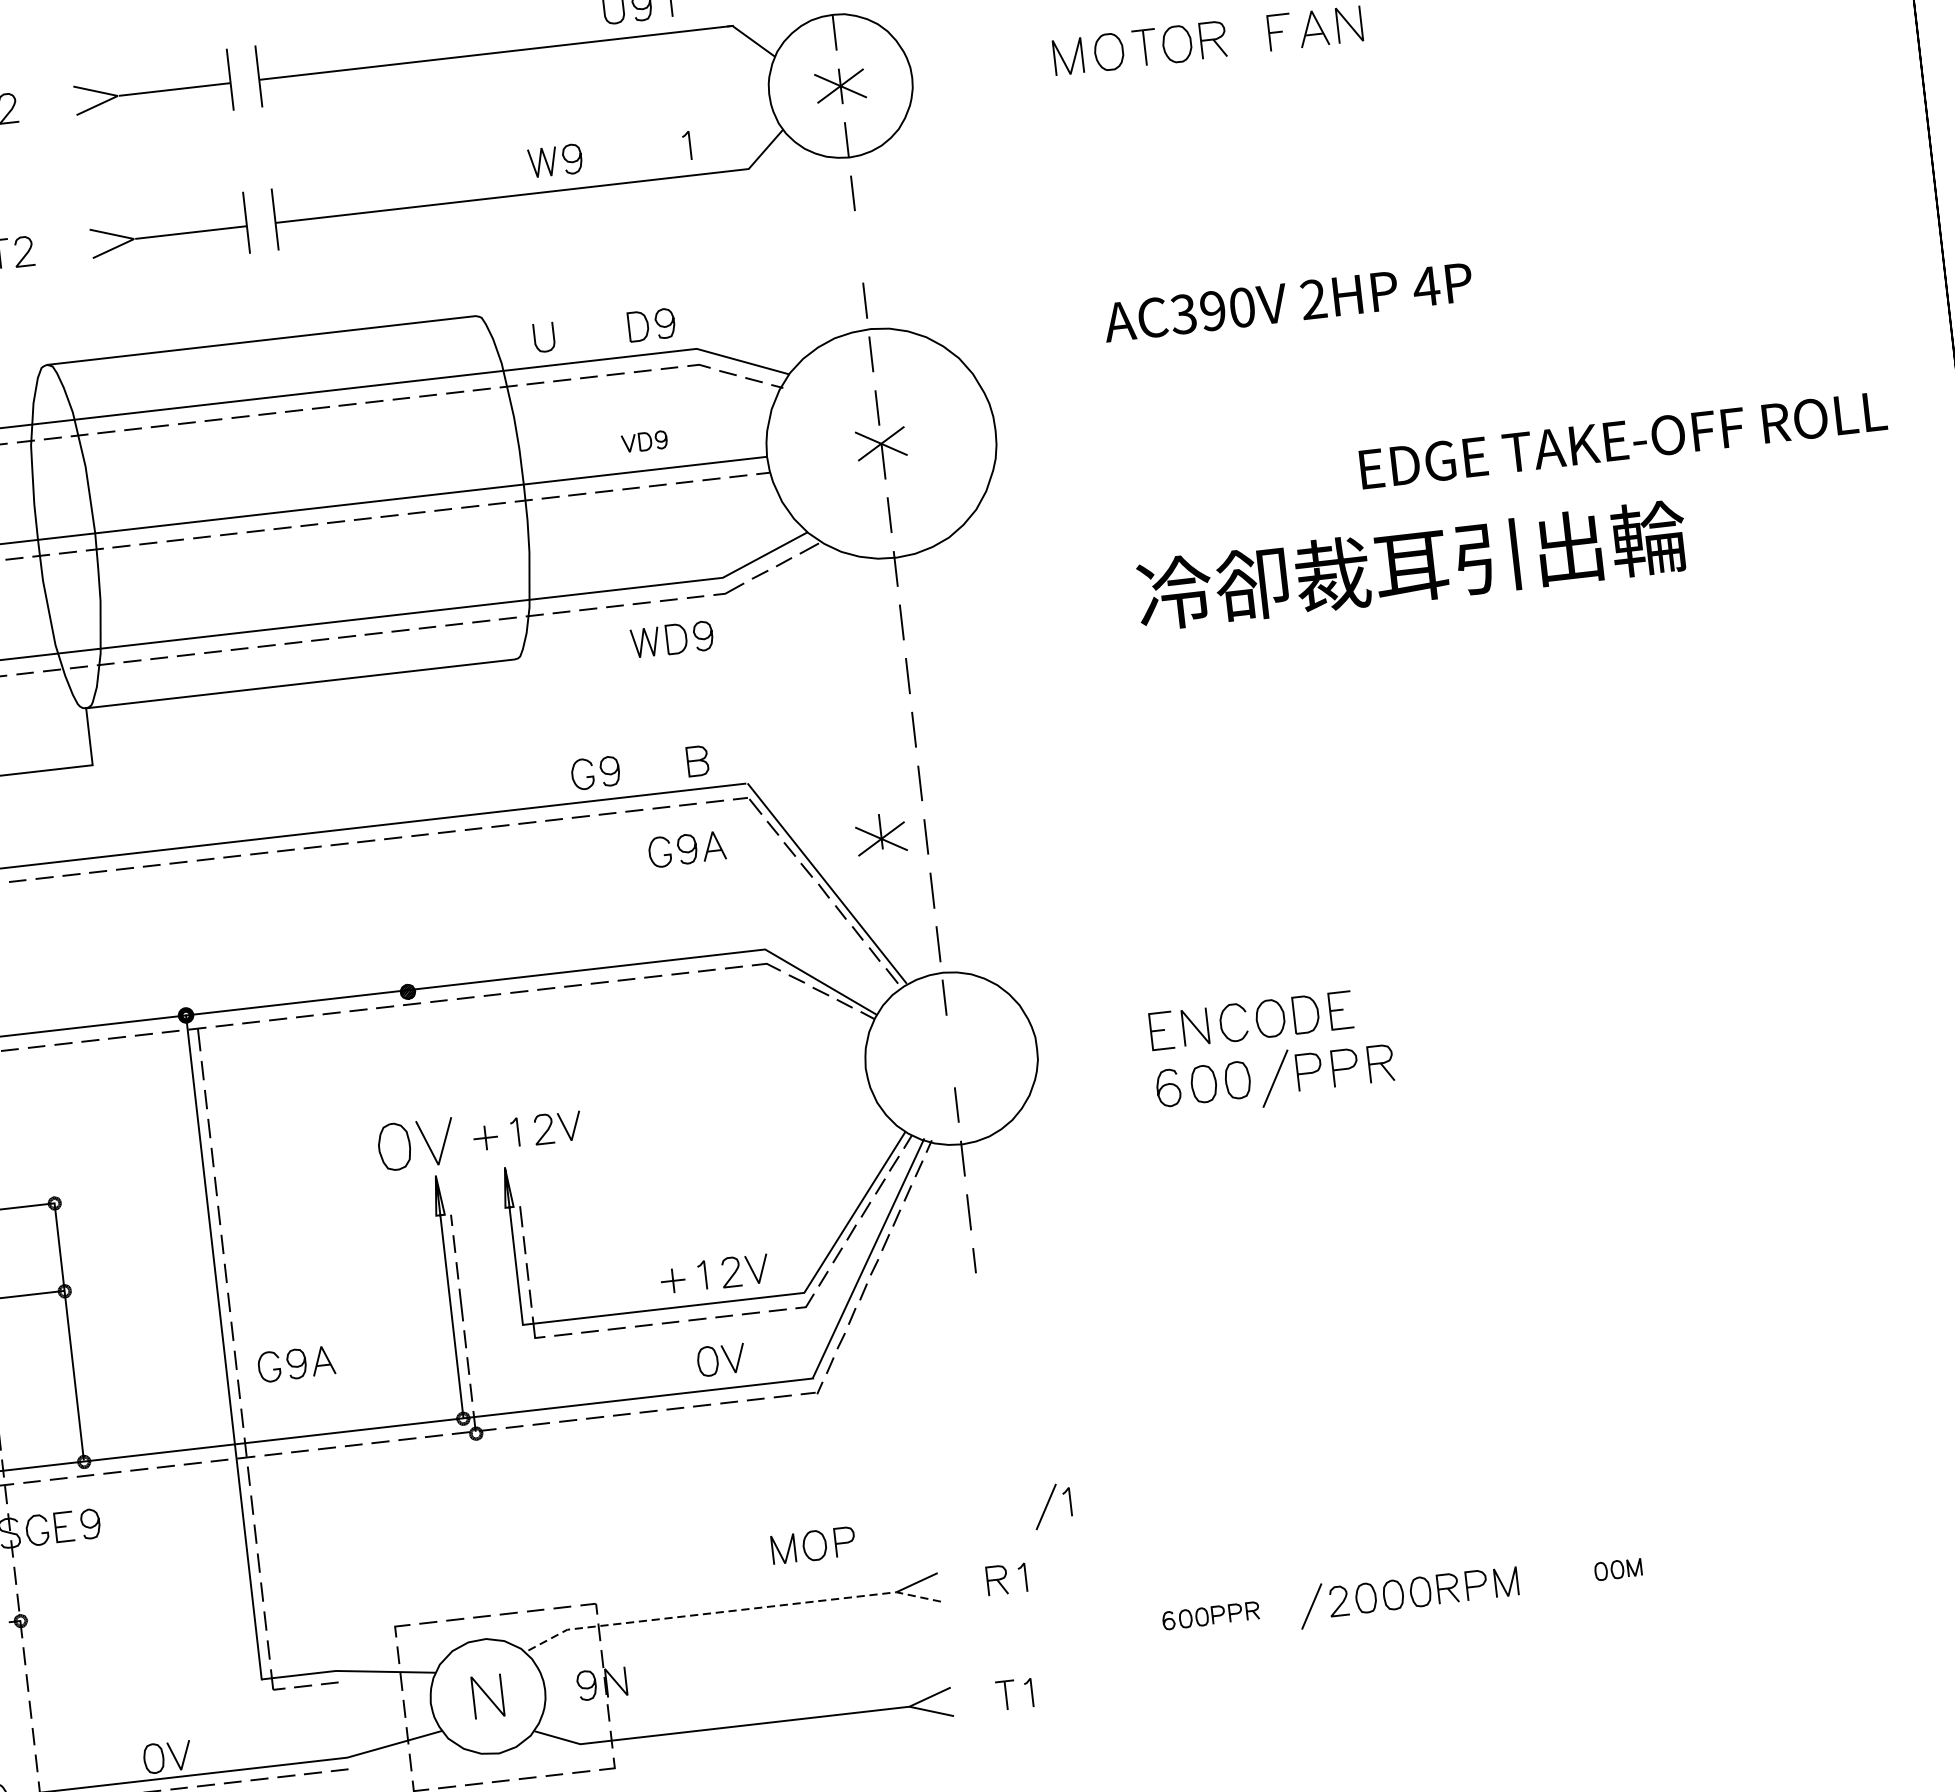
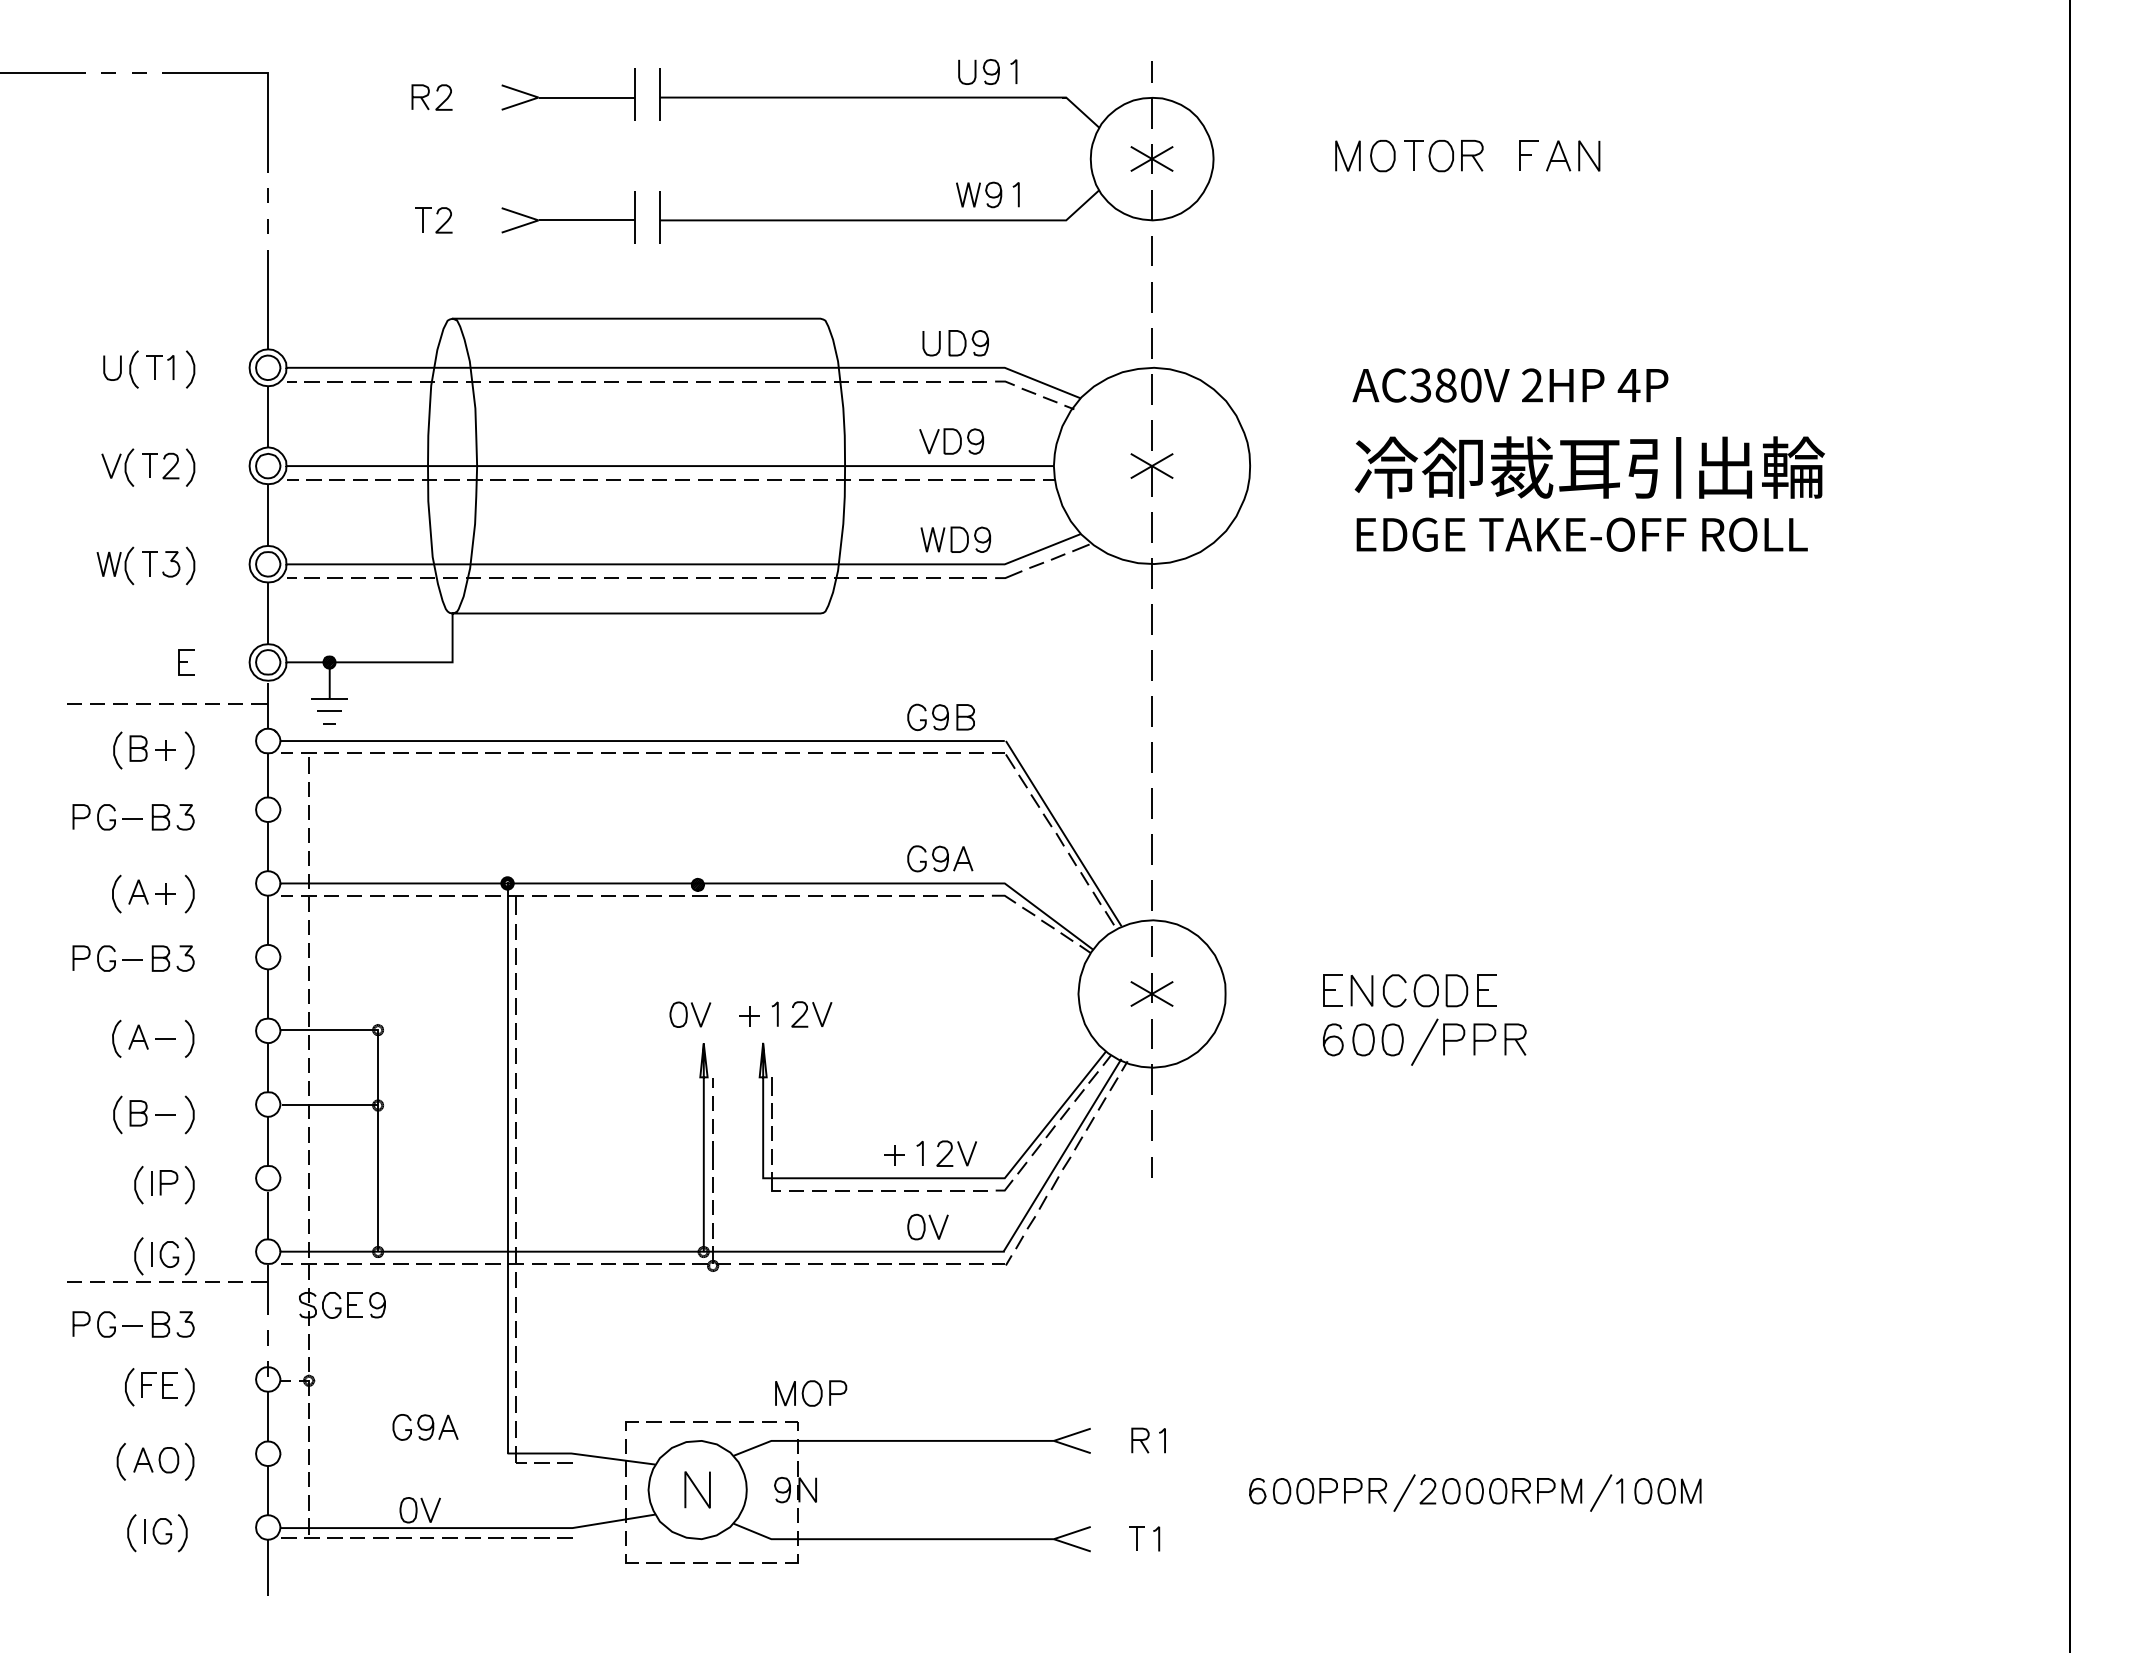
part: (555, 160) -> (979, 194), moved
line: (858, 247) -> (1151, 297), added
text: (1212, 310) -> (1445, 385), AC390V -> AC380V
curve: (535, 338) -> (924, 343), moved
text: (1622, 440) -> (1581, 534), moved
part: (644, 441) -> (951, 441), size x1.67
text: (1411, 565) -> (1589, 467), moved
part: (671, 639) -> (955, 539), moved
part: (594, 773) -> (927, 717), moved
part: (880, 833) -> (1151, 989), moved
part: (687, 848) -> (940, 858), moved
part: (416, 1143) -> (690, 1014), size x0.62
part: (296, 1363) -> (425, 1427), moved
part: (1052, 1505) -> (1606, 1492), moved
part: (813, 1545) -> (811, 1393), moved
part: (1617, 1569) -> (1667, 1491), size x1.67
line: (730, 1610) -> (911, 1440), dashed -> solid
part: (1211, 1616) -> (1318, 1491), size x1.67

